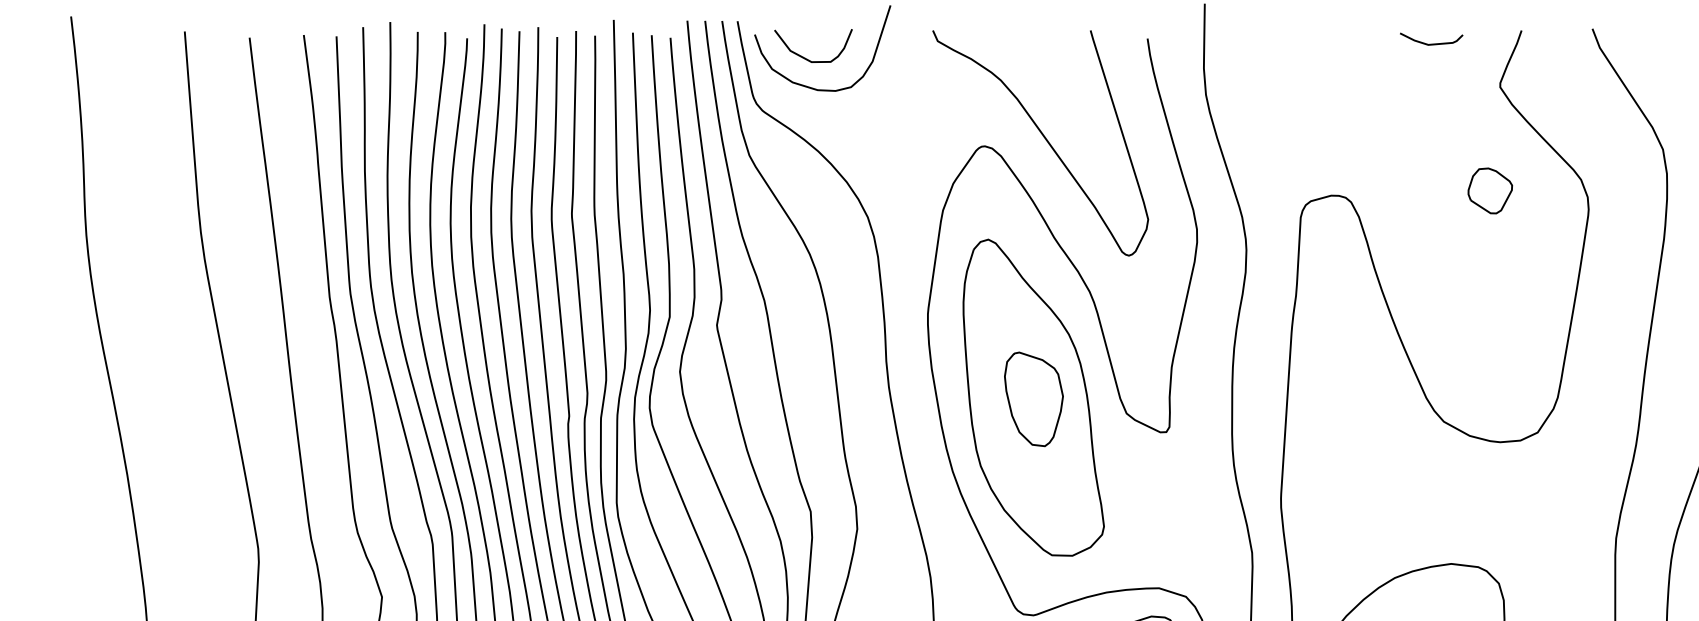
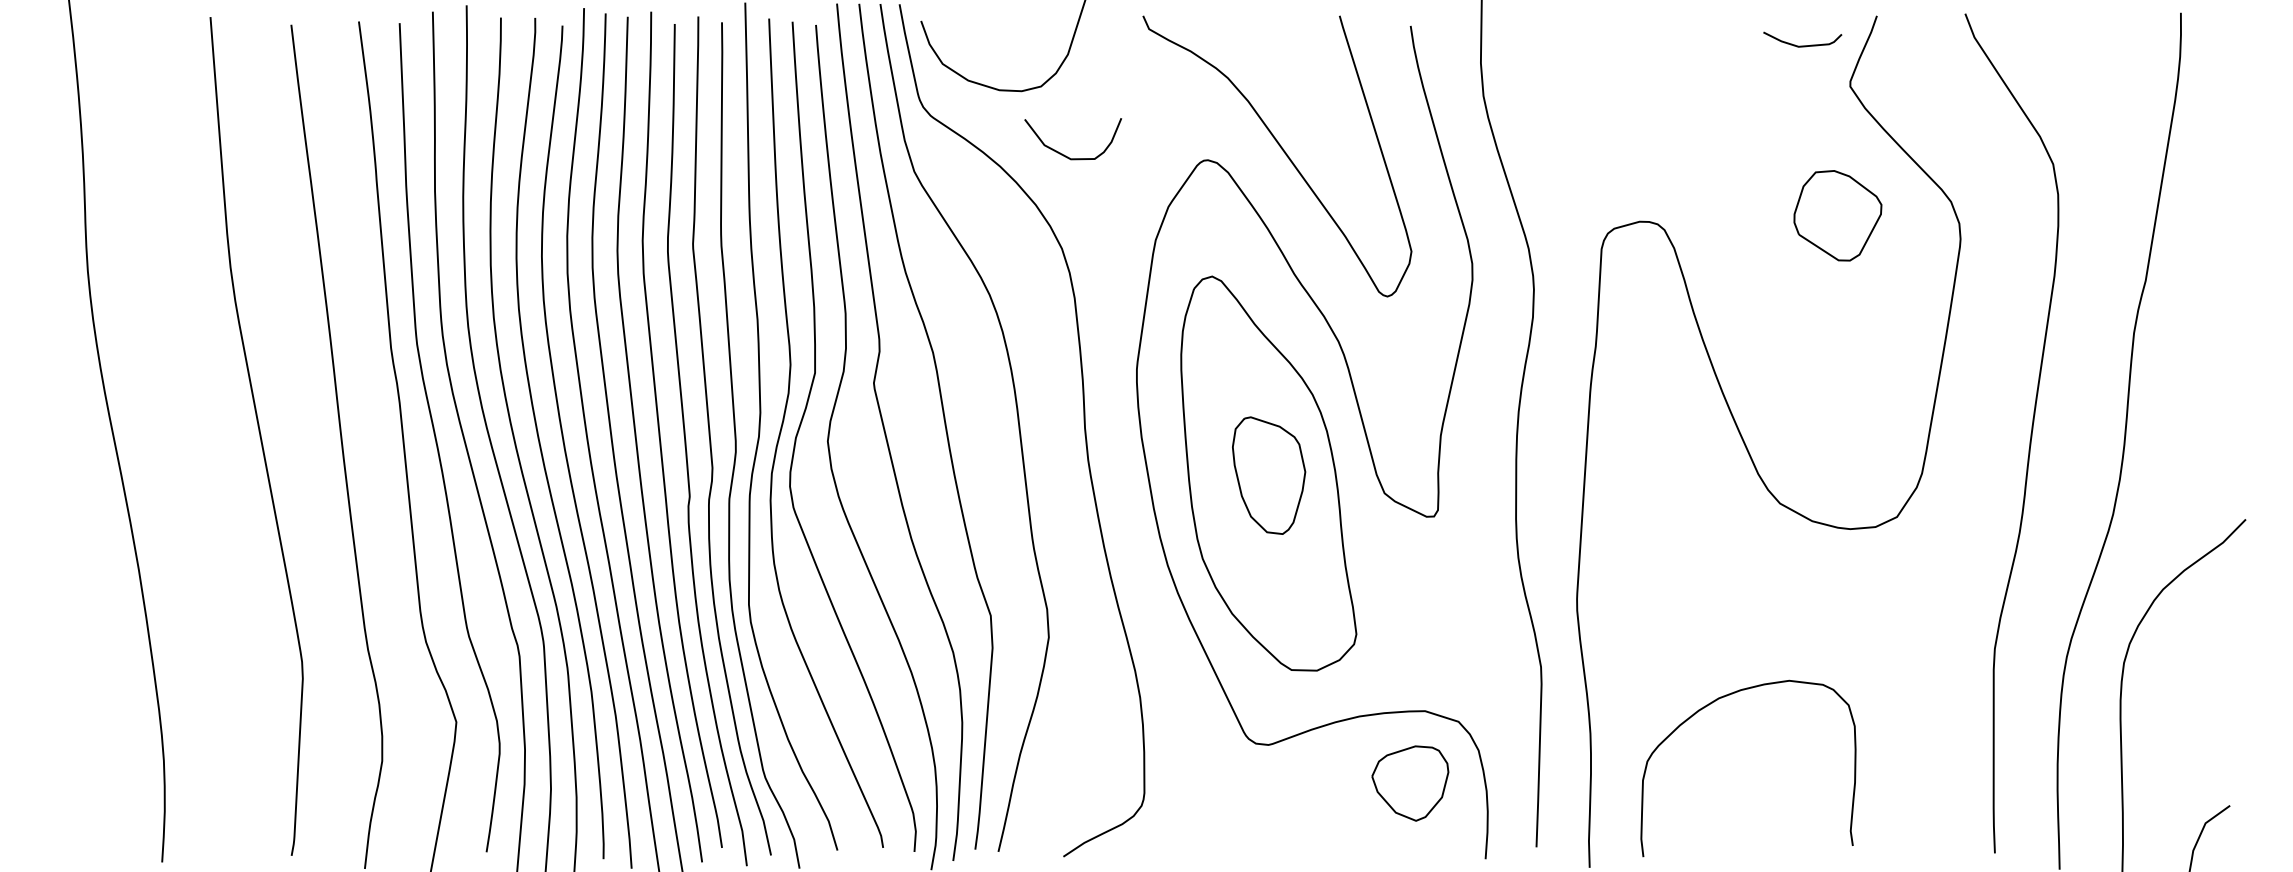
curve: (1431, 43) -> (1802, 45), moved
curve: (808, 59) -> (1066, 155), moved
part: (1489, 190) -> (1837, 215), size x1.6

